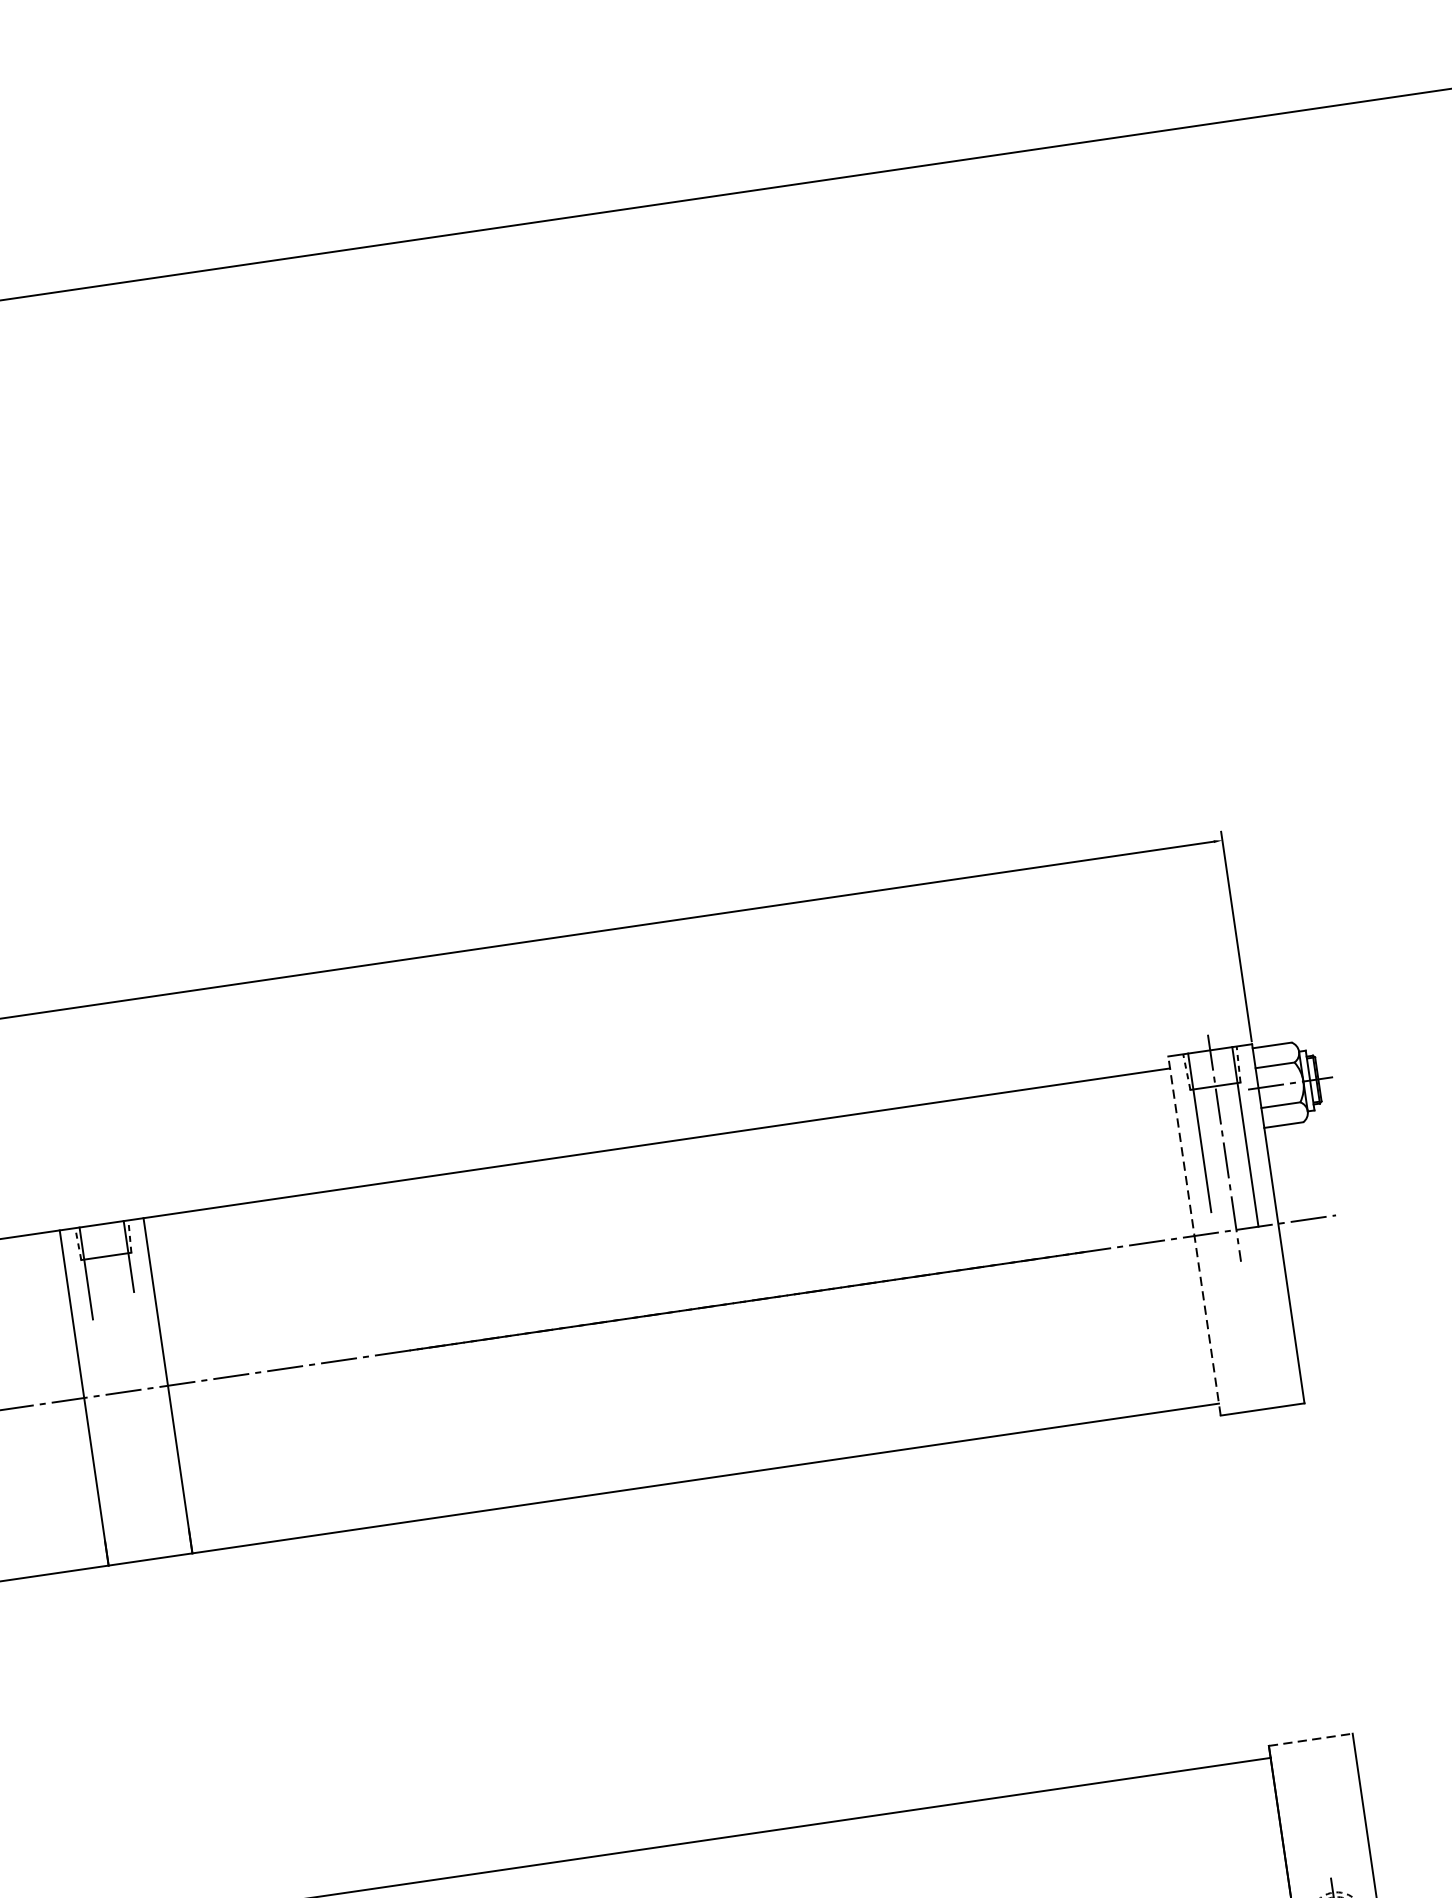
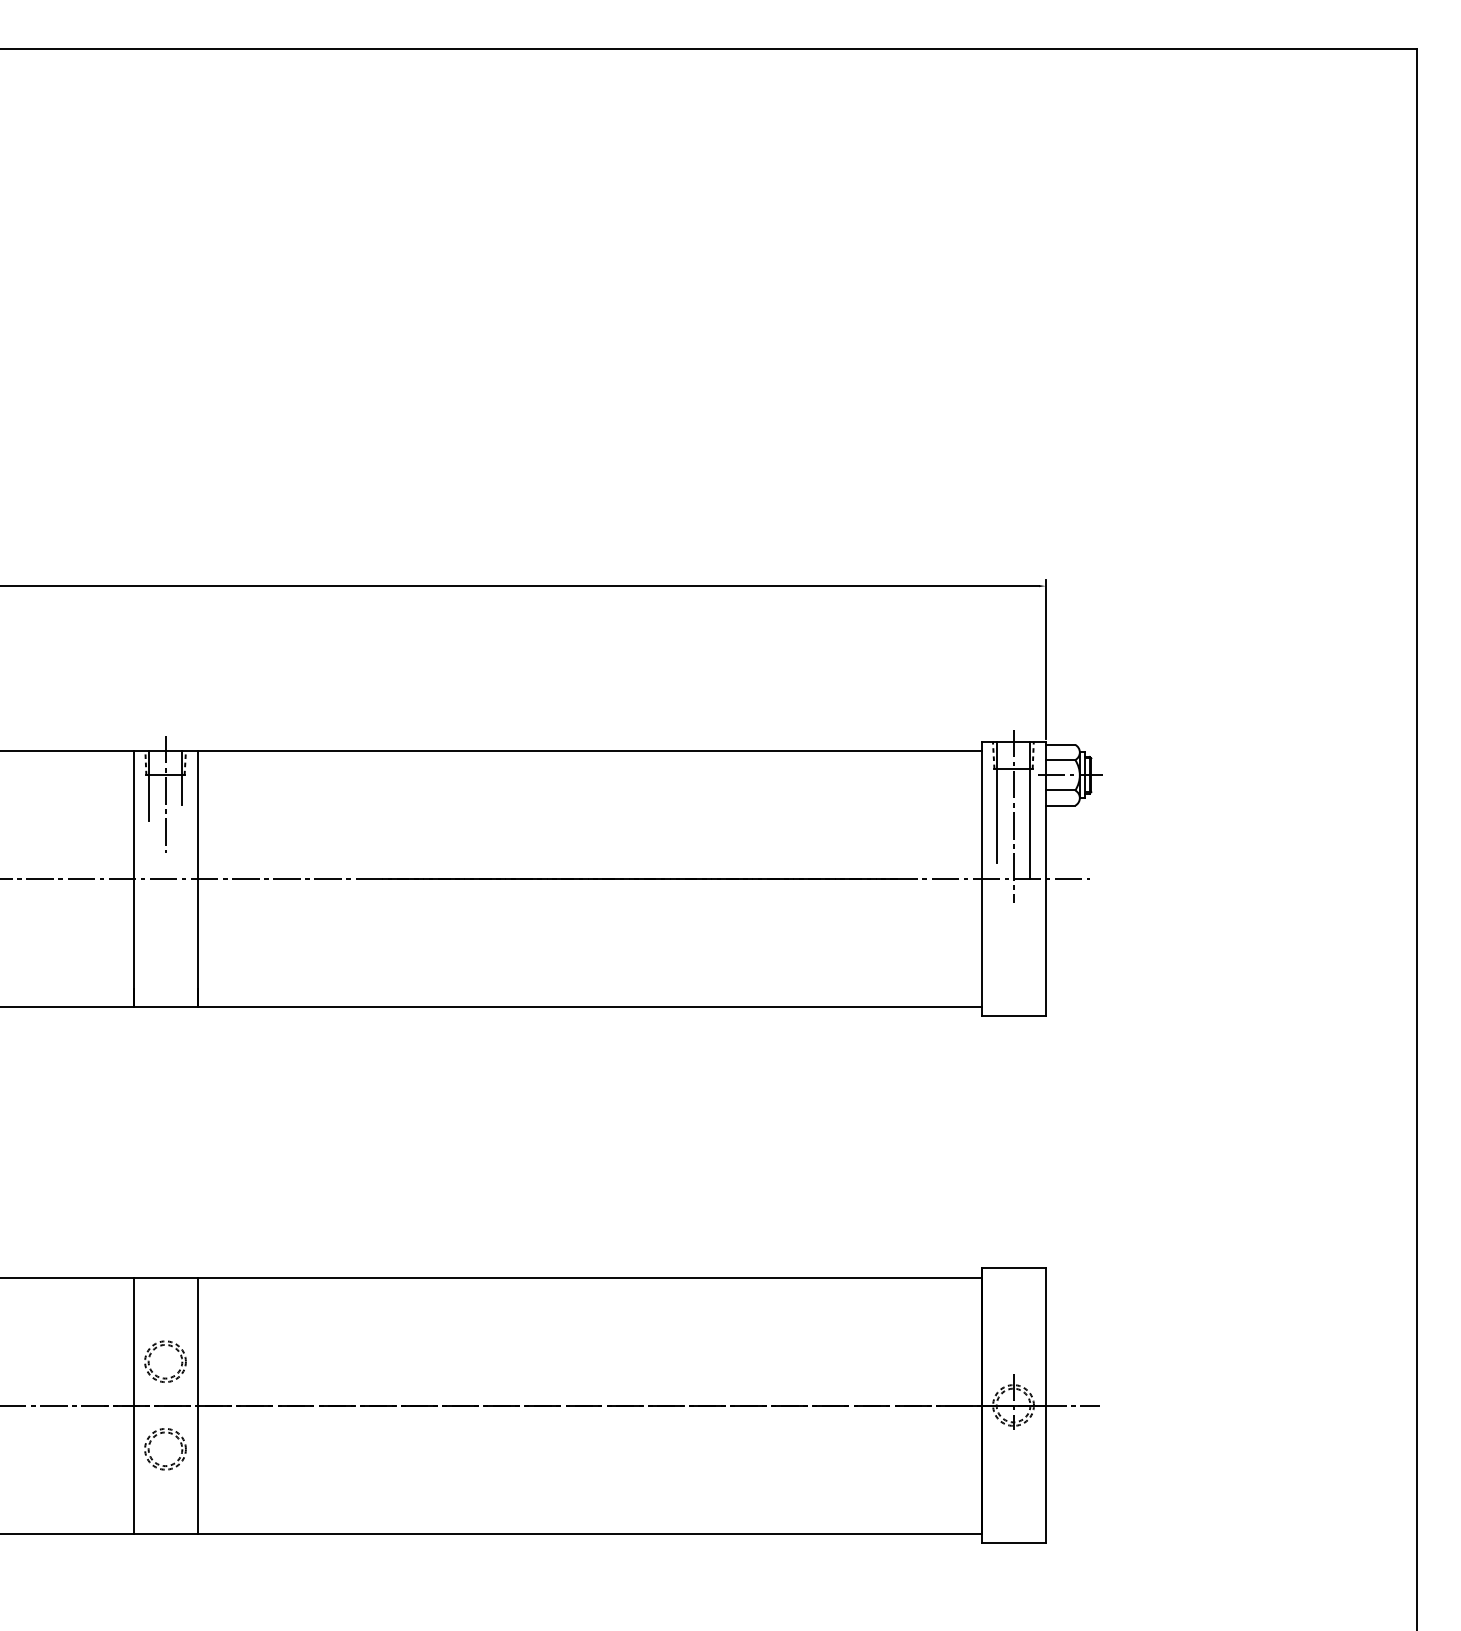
line: (1194, 1235) -> (981, 878), dashed -> solid
line: (109, 1281) -> (165, 794), added
line: (1312, 1739) -> (1014, 1268), dashed -> solid

